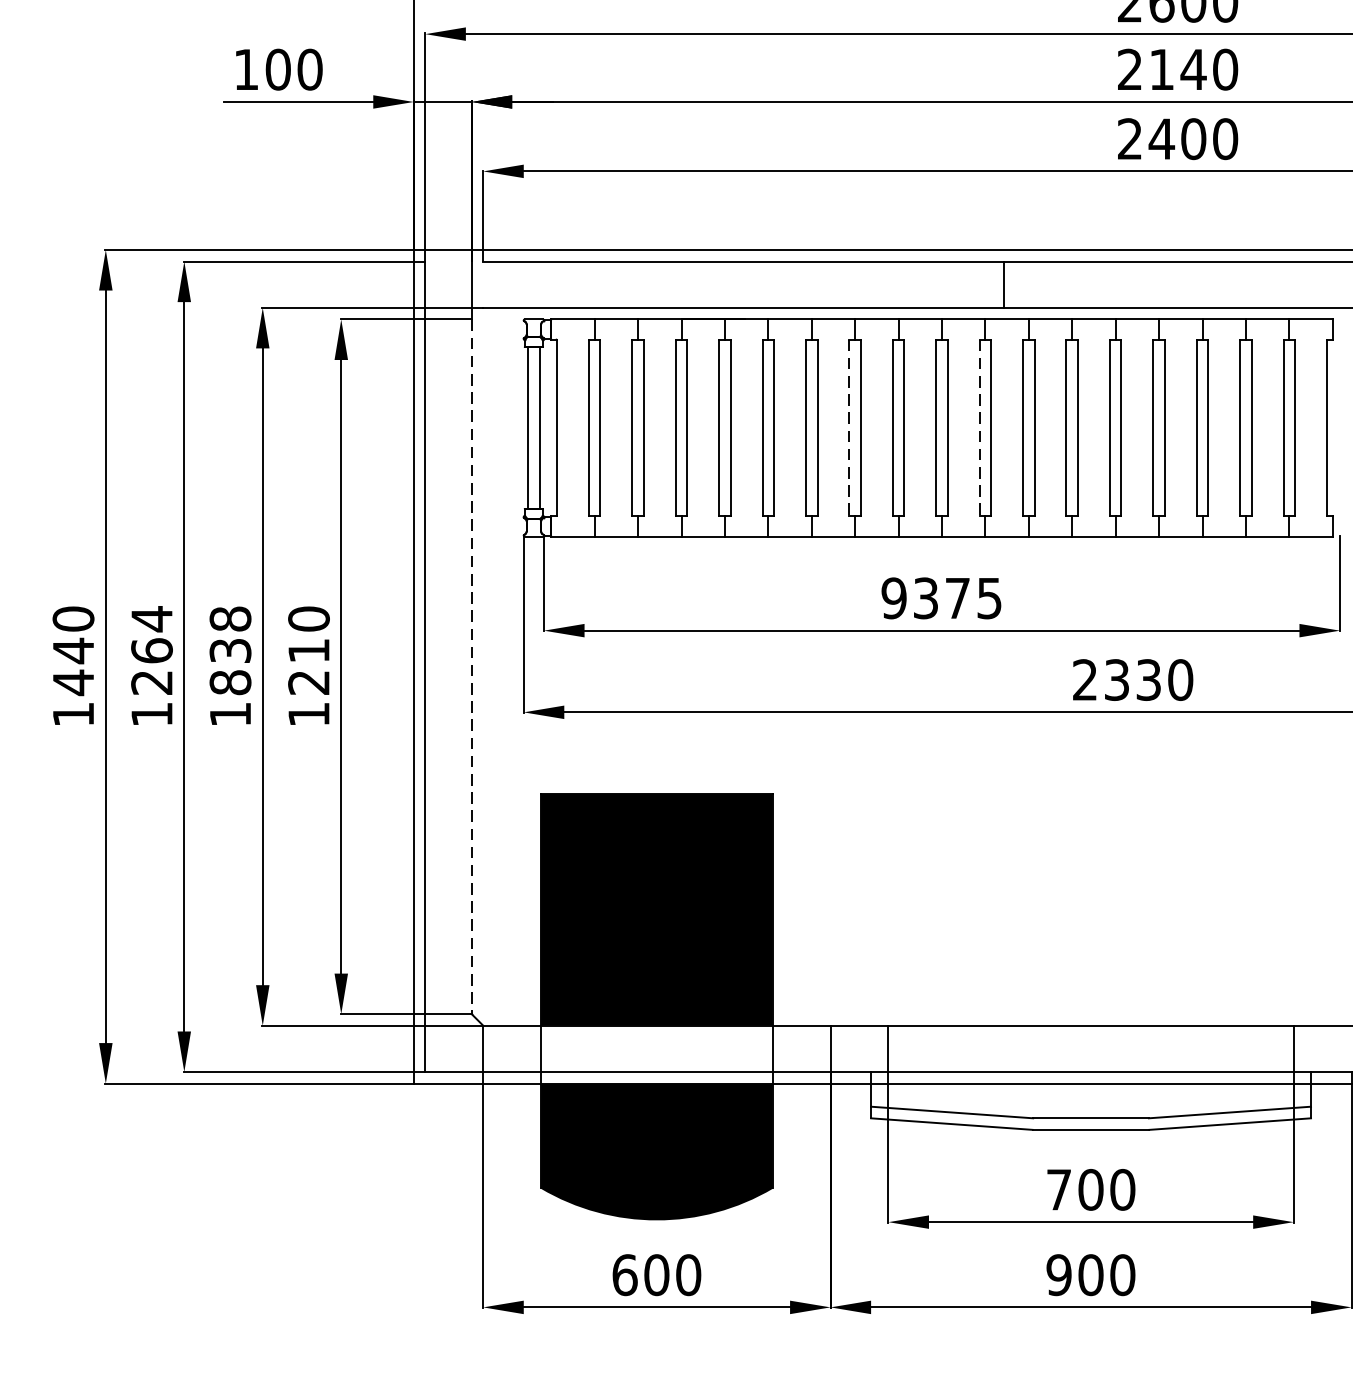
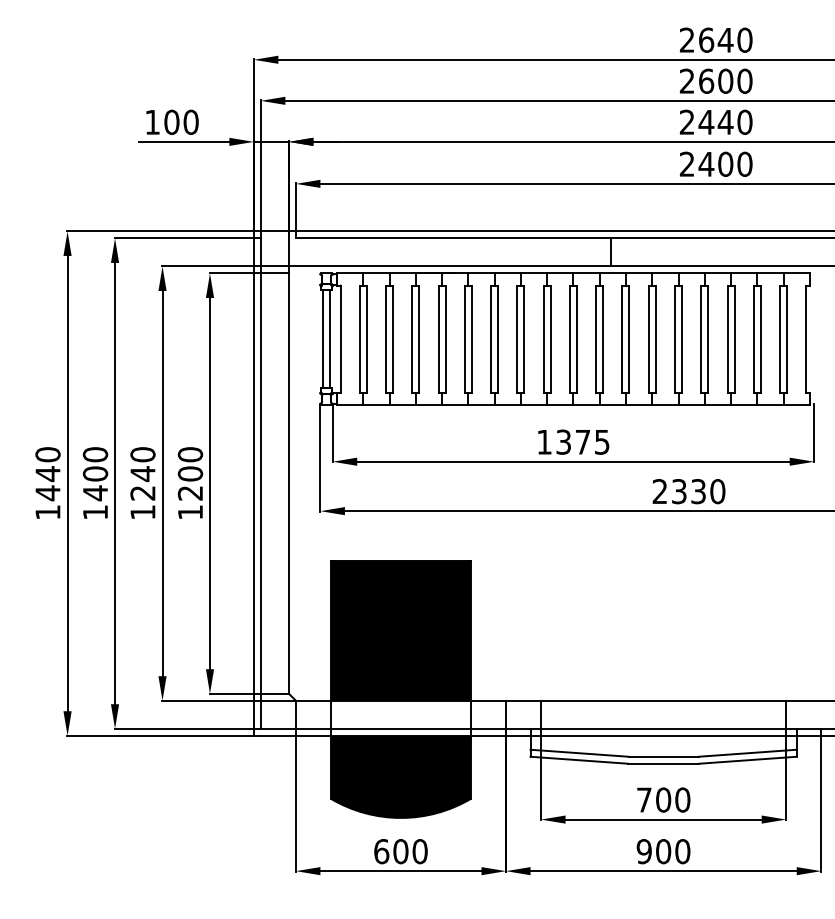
text: (1161, 69) -> (706, 122), 2140 -> 2440
line: (849, 428) -> (517, 339), dashed -> solid
line: (980, 428) -> (596, 339), dashed -> solid
text: (892, 597) -> (543, 441), 9375 -> 1375
text: (152, 650) -> (95, 473), 1264 -> 1400
text: (229, 650) -> (142, 473), 1838 -> 1240
text: (309, 650) -> (190, 473), 1210 -> 1200
line: (471, 668) -> (288, 484), dashed -> solid

